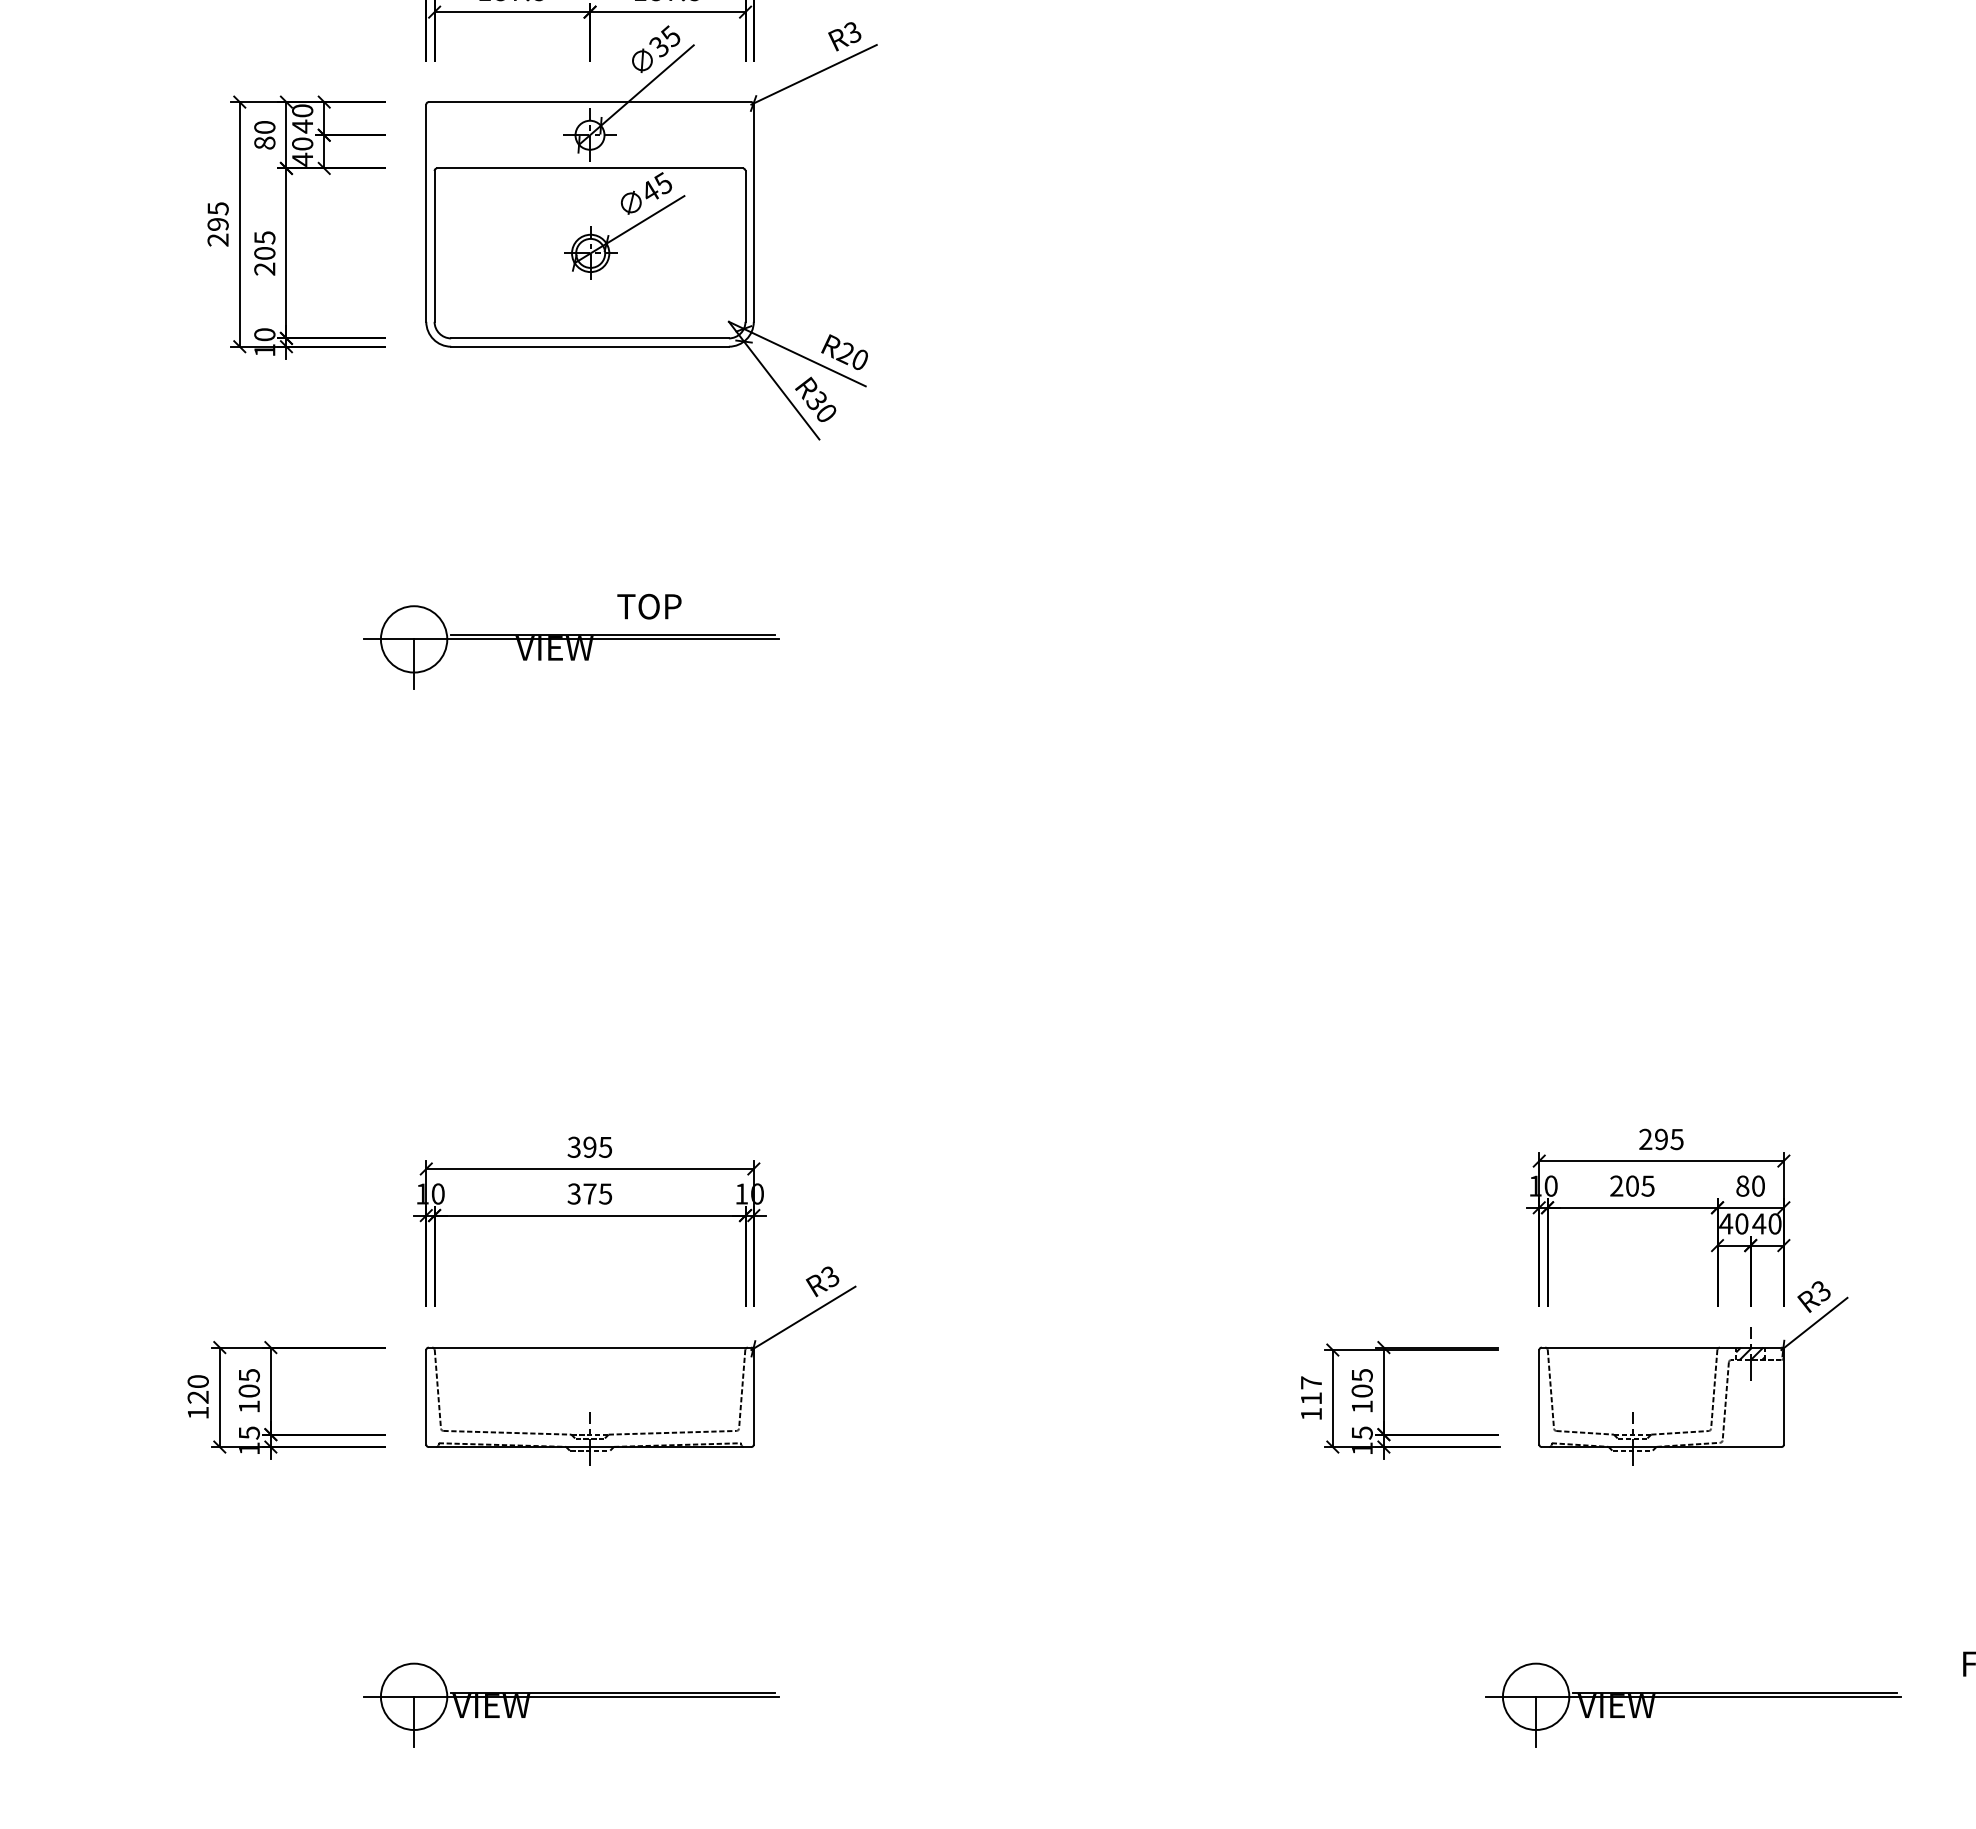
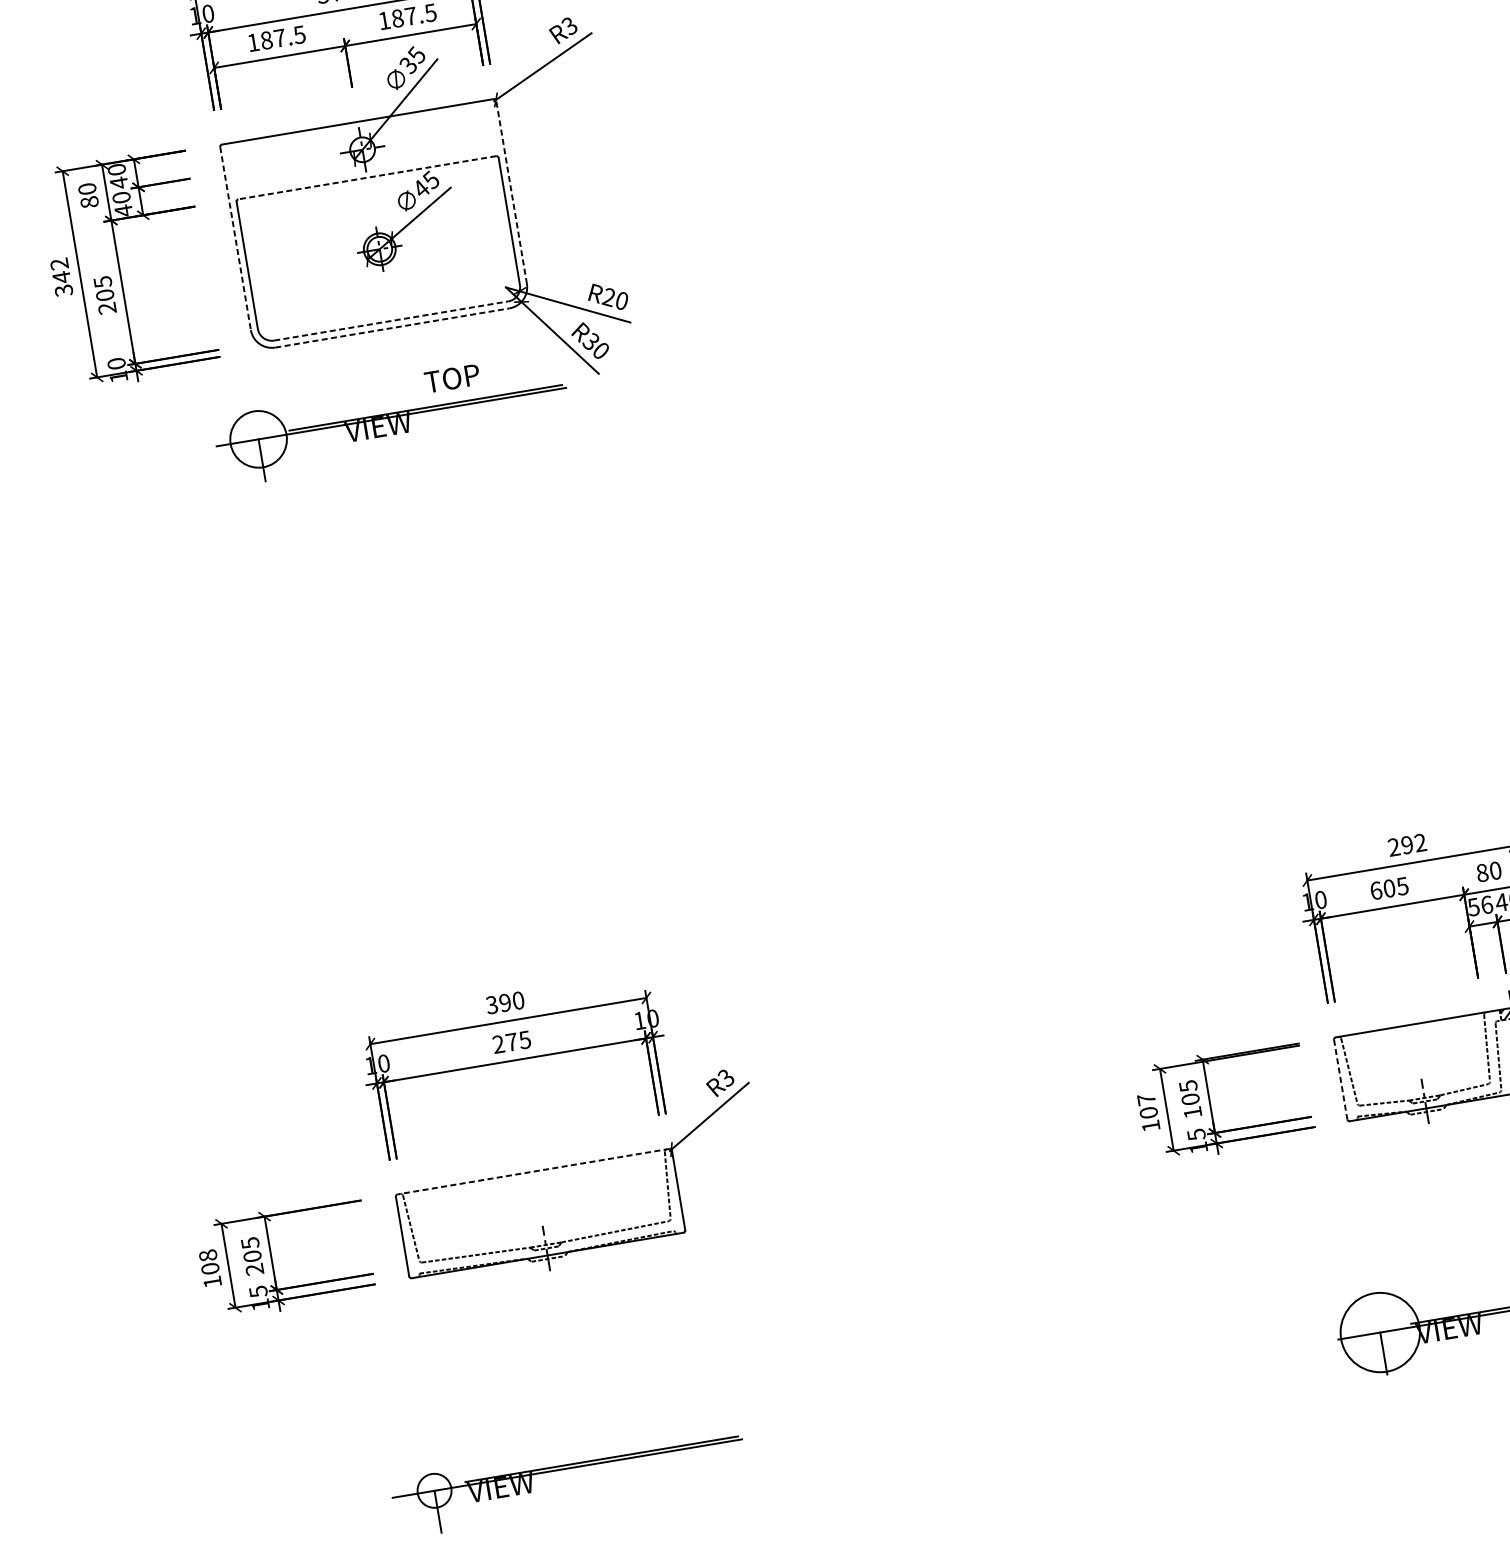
line: (590, 168) -> (367, 177), solid -> dashed
line: (426, 213) -> (235, 238), solid -> dashed
line: (753, 213) -> (511, 192), solid -> dashed
text: (217, 224) -> (61, 277), 295 -> 342
line: (590, 338) -> (391, 321), solid -> dashed
line: (590, 346) -> (392, 327), solid -> dashed
part: (571, 641) -> (391, 418), moved
text: (1676, 1139) -> (1419, 842), 295 -> 292
text: (605, 1146) -> (518, 999), 395 -> 390
text: (1616, 1185) -> (1375, 890), 205 -> 605
text: (573, 1193) -> (497, 1044), 375 -> 275
text: (1733, 1223) -> (1479, 905), 40 -> 56
line: (589, 1347) -> (533, 1171), solid -> dashed
text: (197, 1389) -> (208, 1262), 120 -> 108
line: (1539, 1397) -> (1340, 1079), solid -> dashed
text: (1311, 1398) -> (1148, 1112), 117 -> 107
text: (248, 1406) -> (254, 1269), 105 -> 205
circle: (413, 1696) -> (434, 1490), size x0.6
circle: (1535, 1696) -> (1379, 1332), size x1.4

